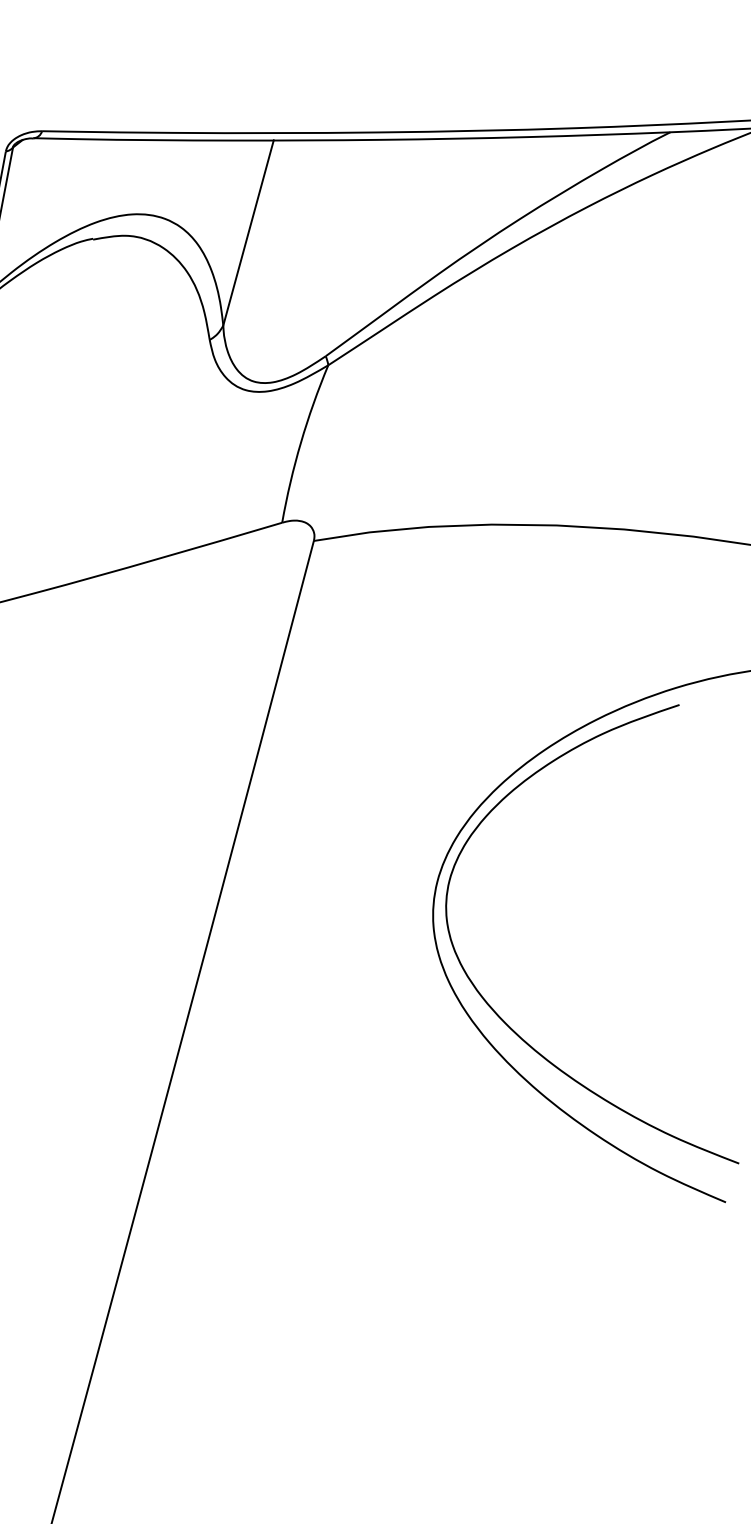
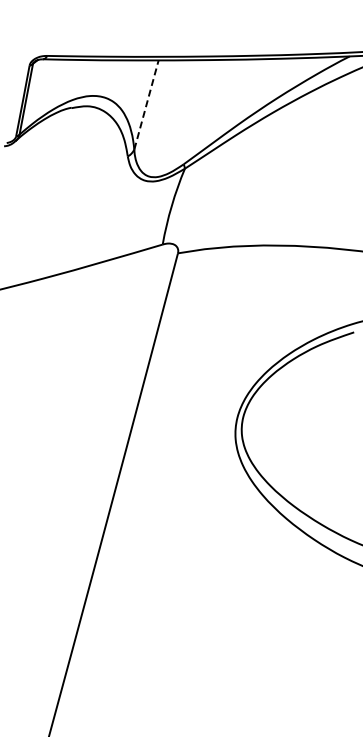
line: (248, 232) -> (146, 104), solid -> dashed

